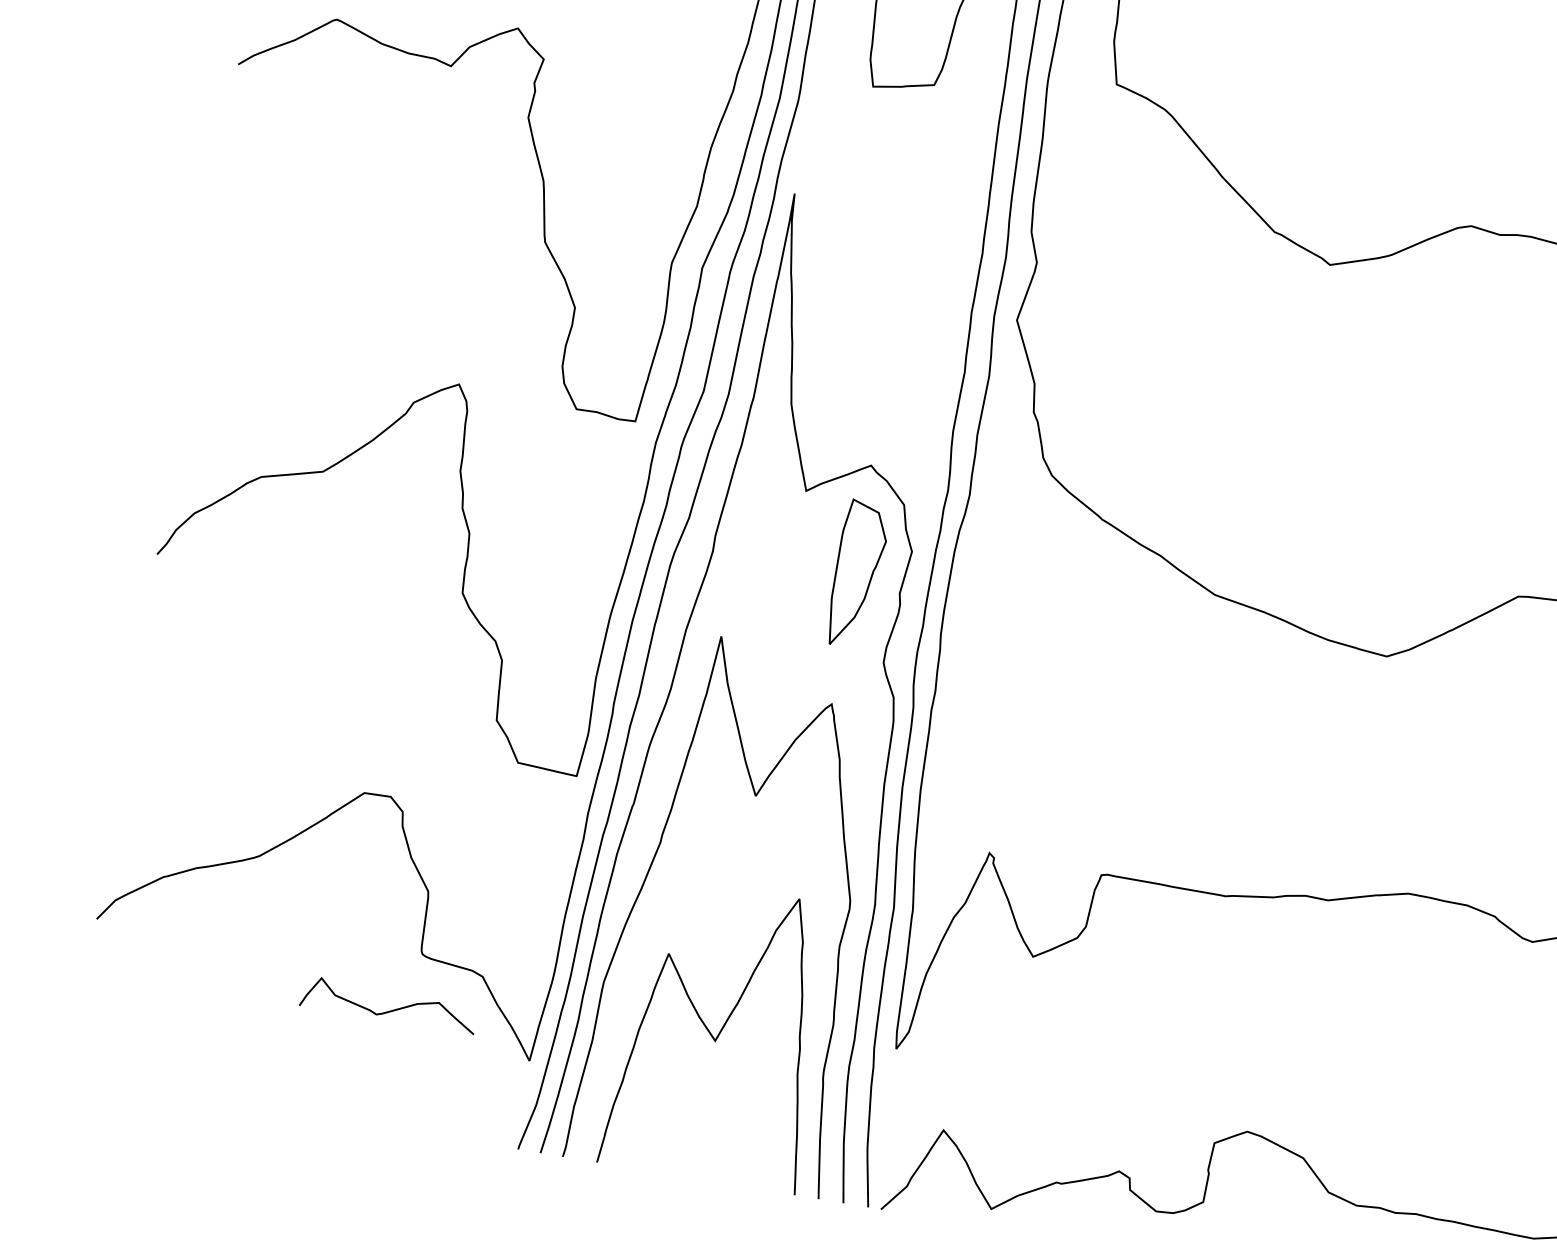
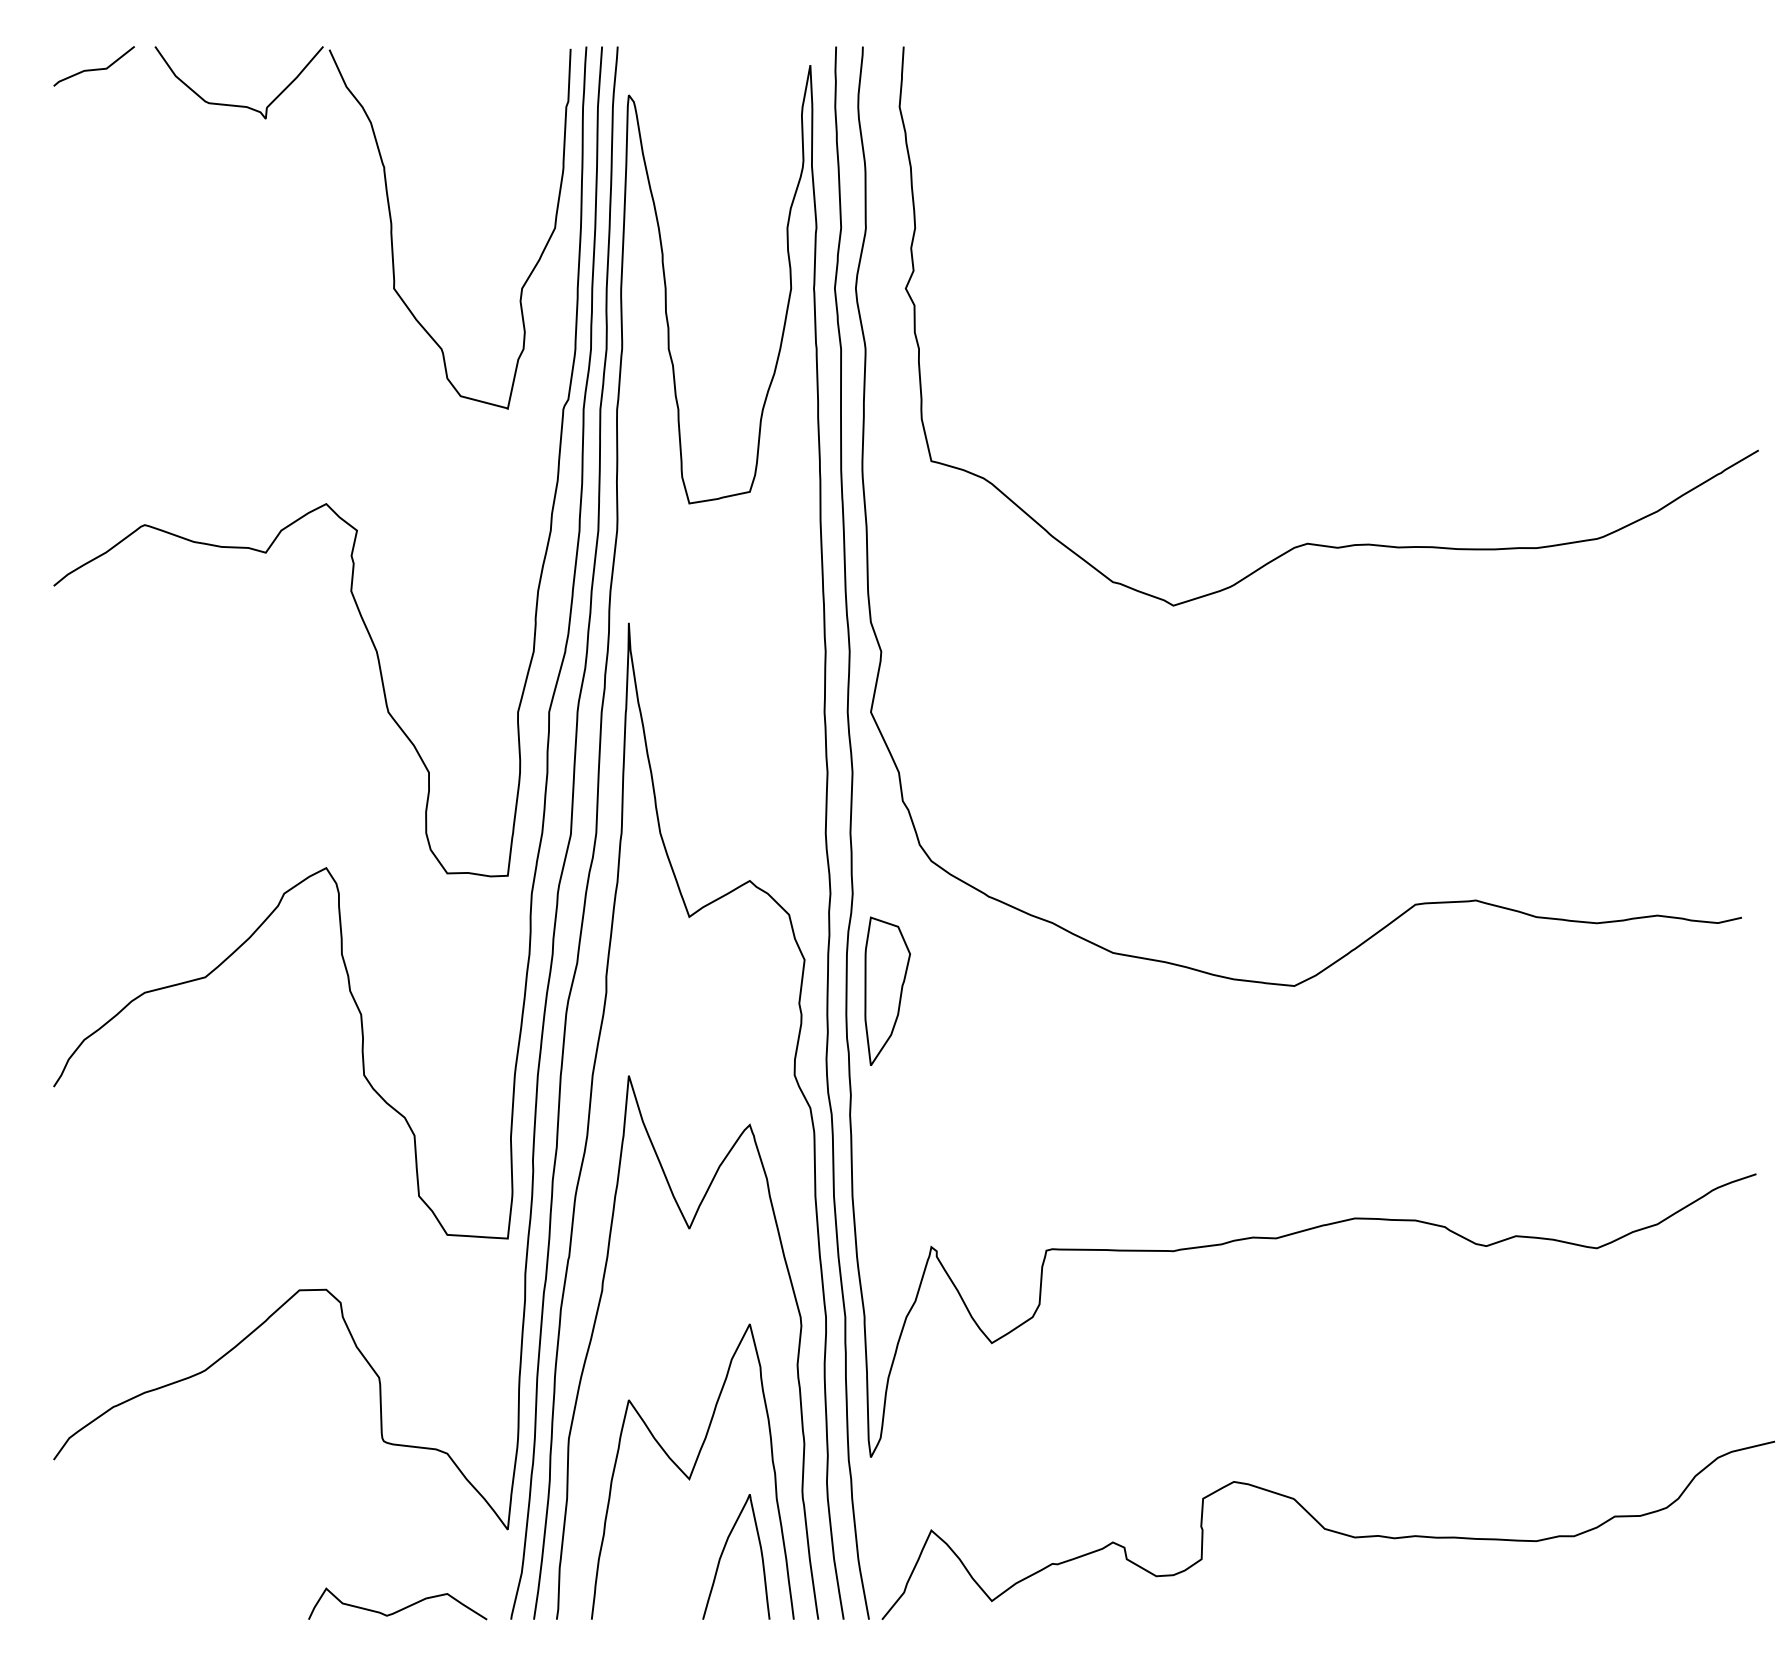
part: (858, 573) -> (887, 990), moved
curve: (389, 1010) -> (399, 1609), moved
curve: (738, 1116) -> (724, 1550), added

